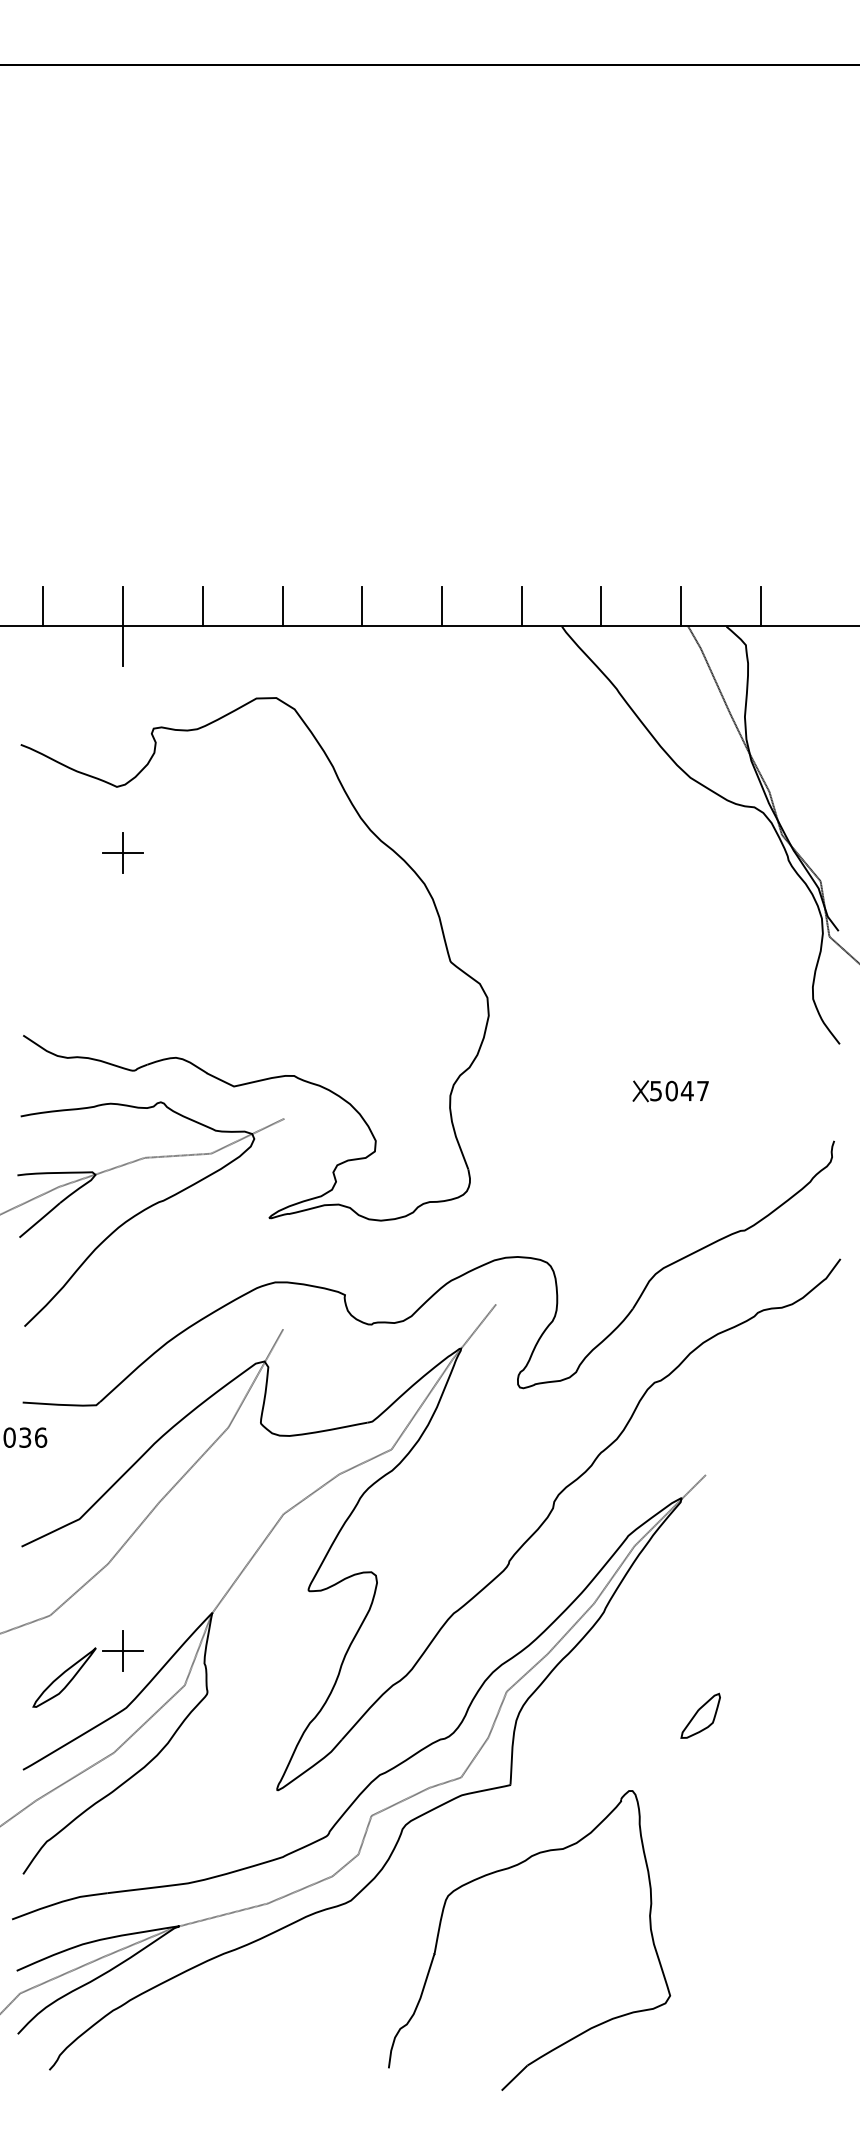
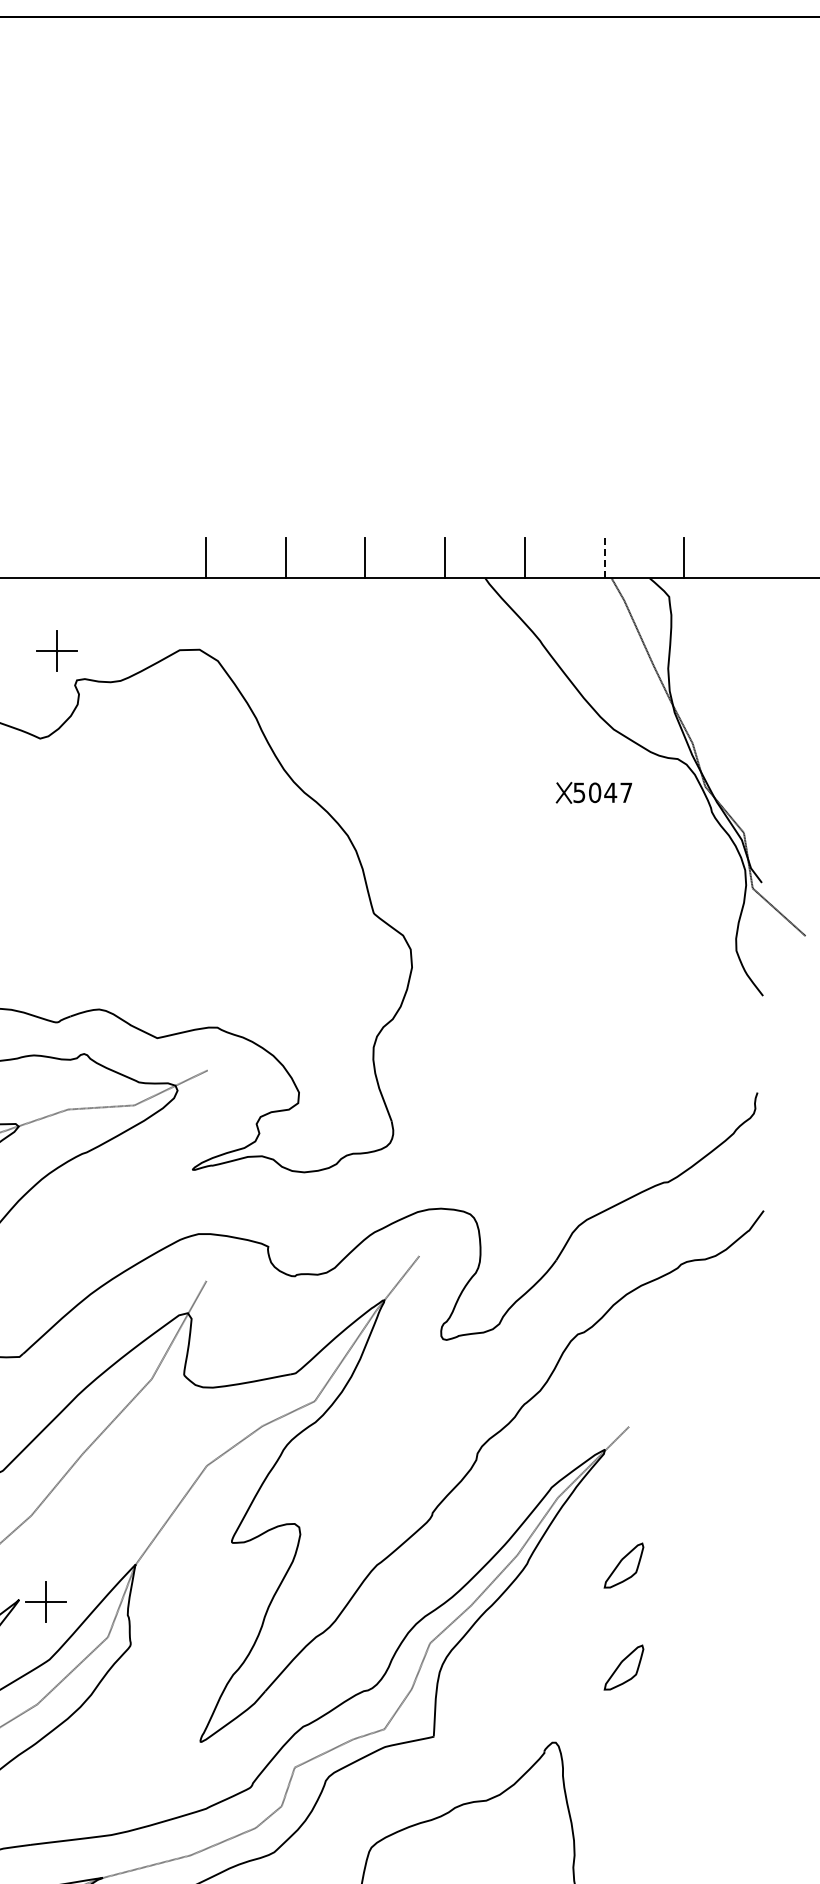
line: (202, 606) -> (125, 558), removed
line: (681, 606) -> (604, 558), solid -> dashed
line: (123, 626) -> (46, 578), removed
part: (122, 852) -> (56, 650), moved
part: (670, 1091) -> (593, 793), moved
part: (700, 1613) -> (623, 1565), added

